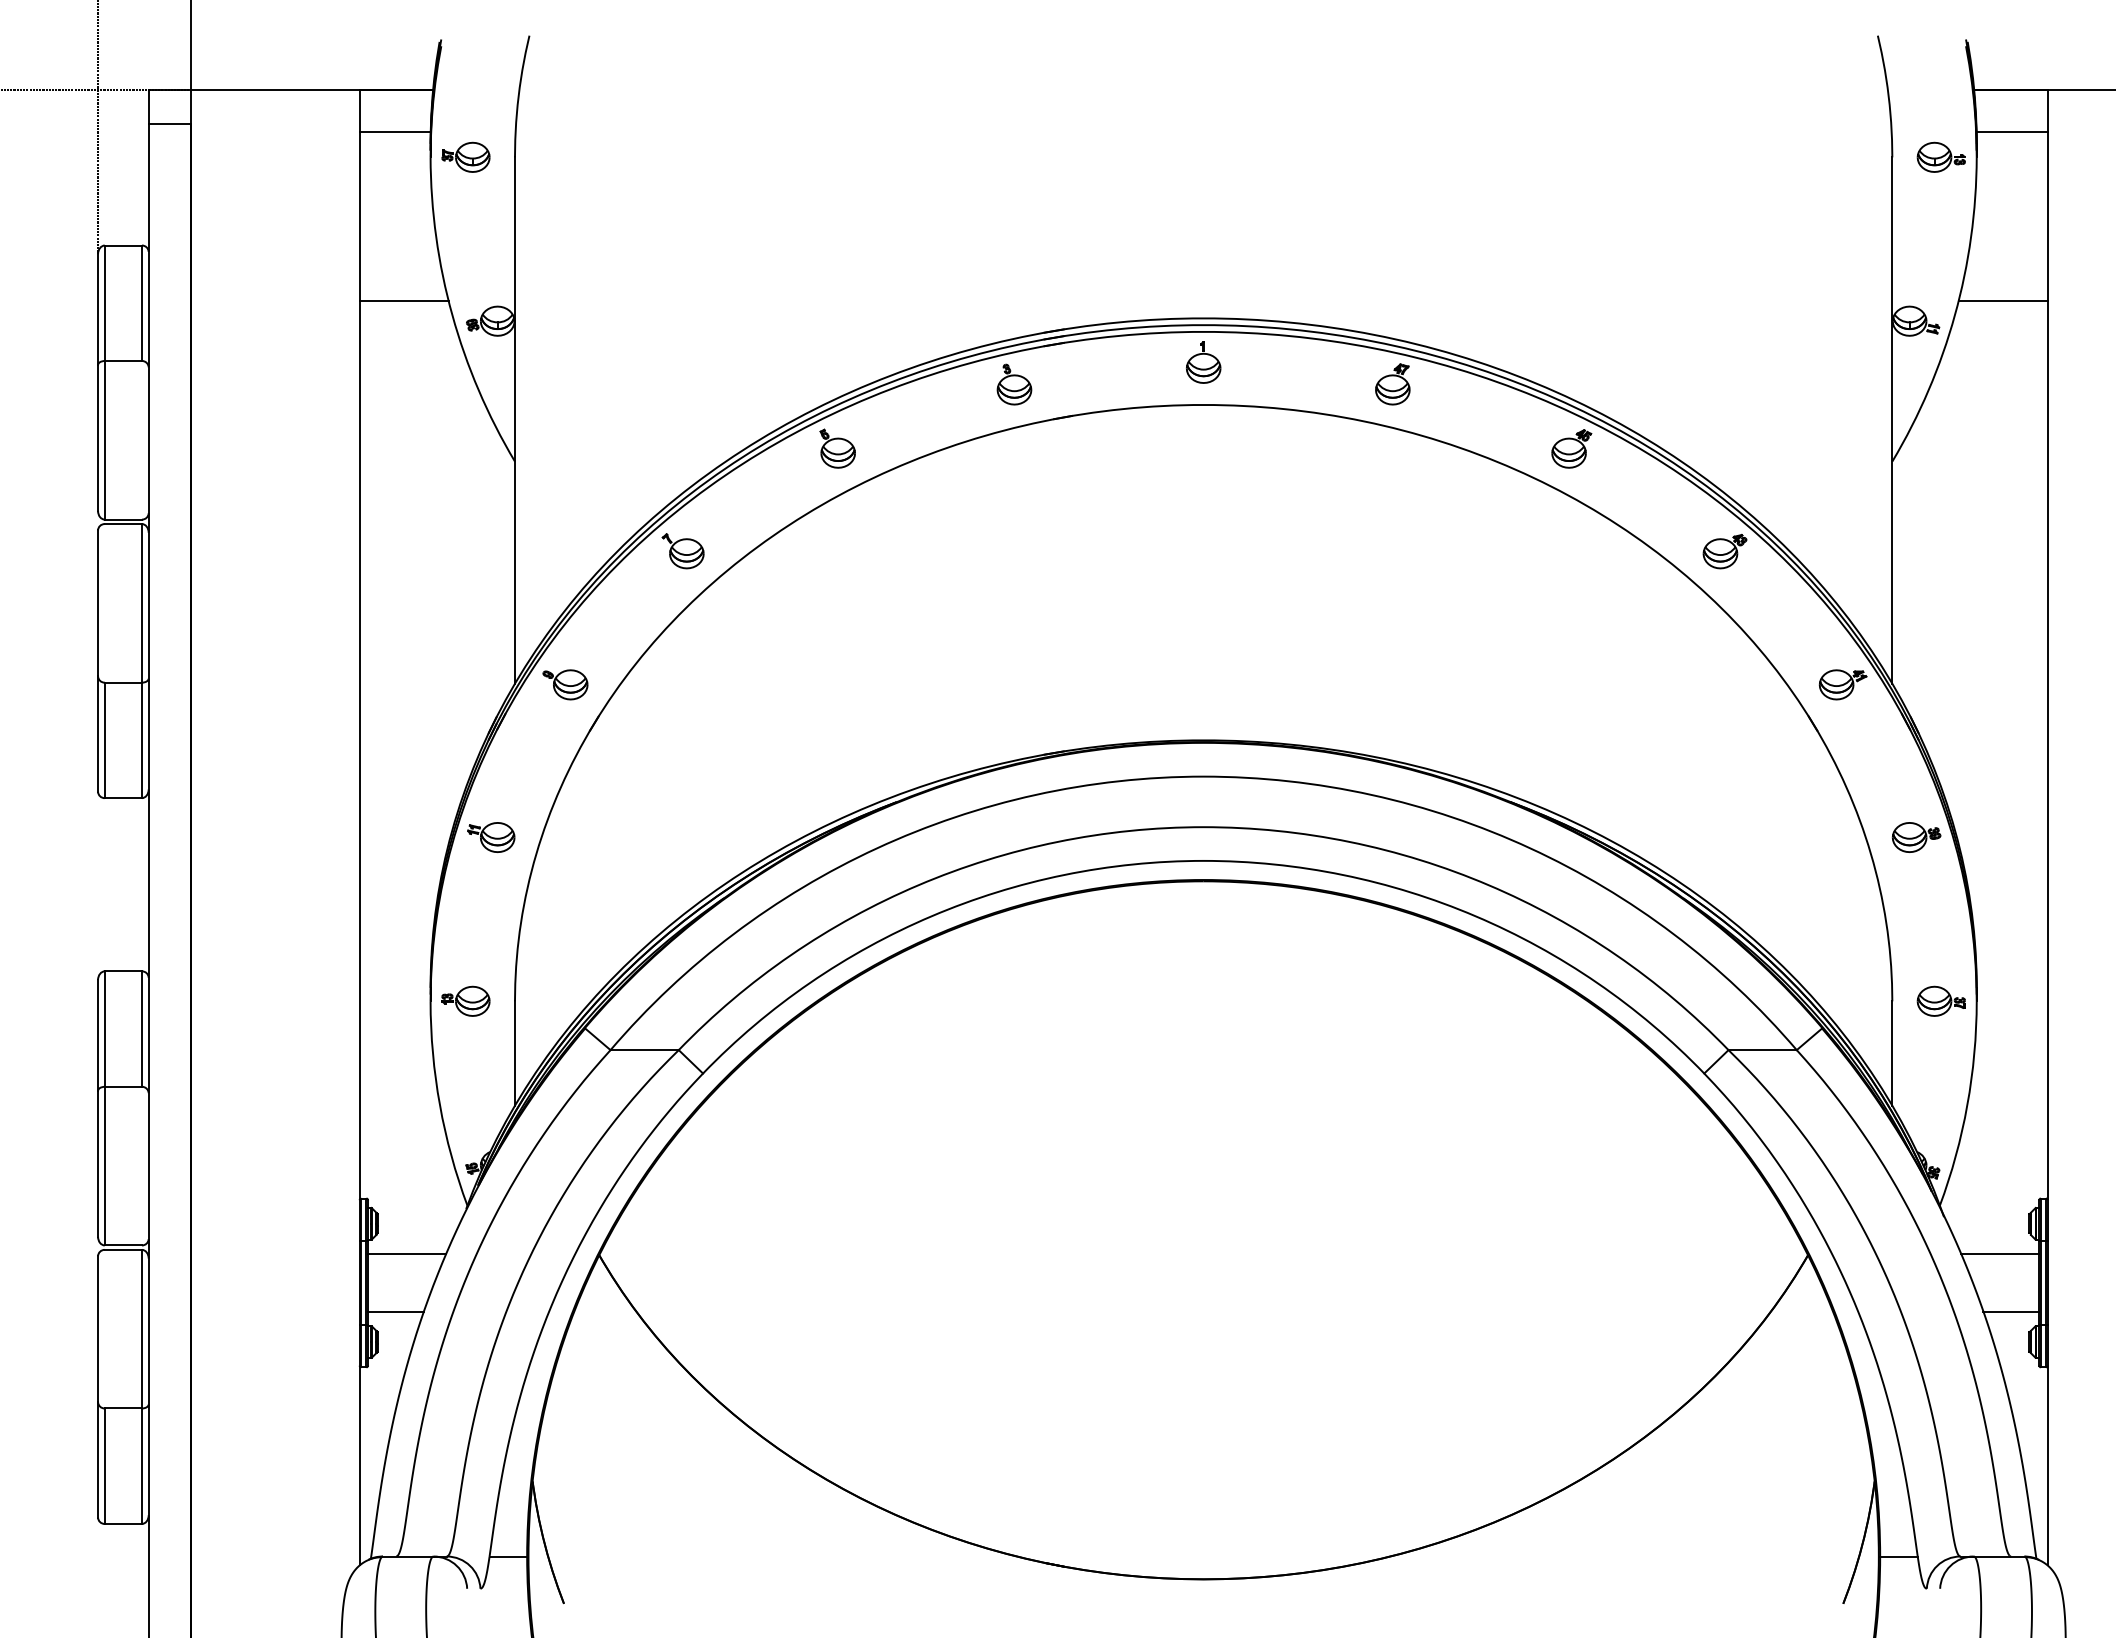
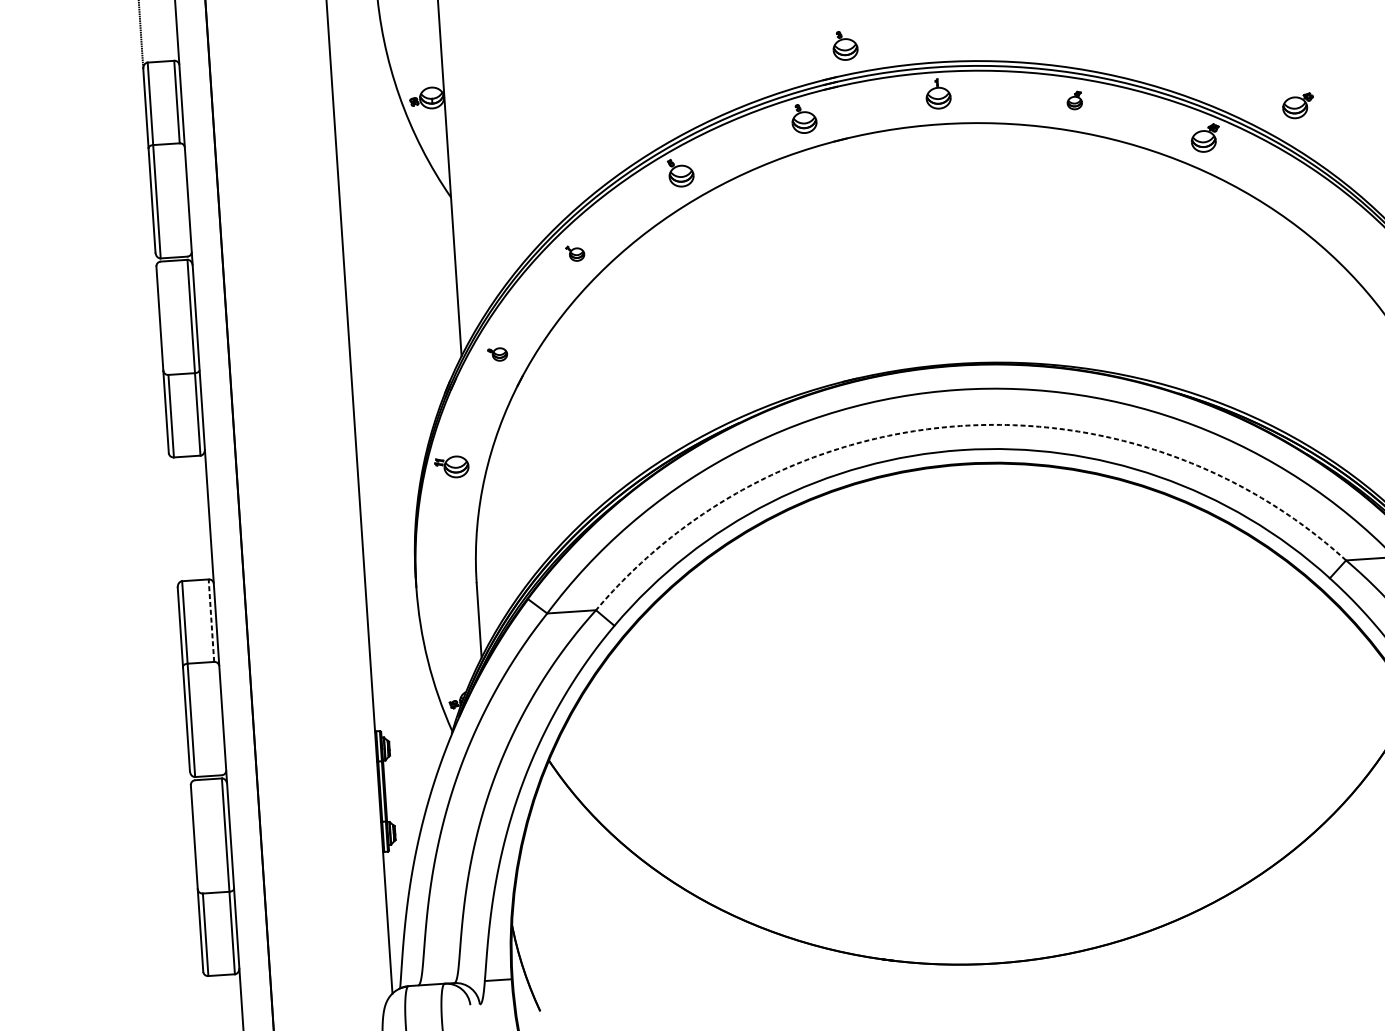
part: (1078, 286) -> (845, 45), added
line: (403, 301) -> (363, 88), removed
part: (1392, 384) -> (1074, 100), size x0.6
part: (682, 551) -> (575, 253), size x0.6
part: (1724, 551) -> (1297, 106), moved
part: (565, 684) -> (497, 354), size x0.6
arc: (1203, 827) -> (960, 426), solid -> dashed
part: (465, 1000) -> (441, 584), removed
line: (141, 1029) -> (211, 621), solid -> dashed
line: (406, 1254) -> (411, 769), removed
line: (395, 1311) -> (406, 810), removed

